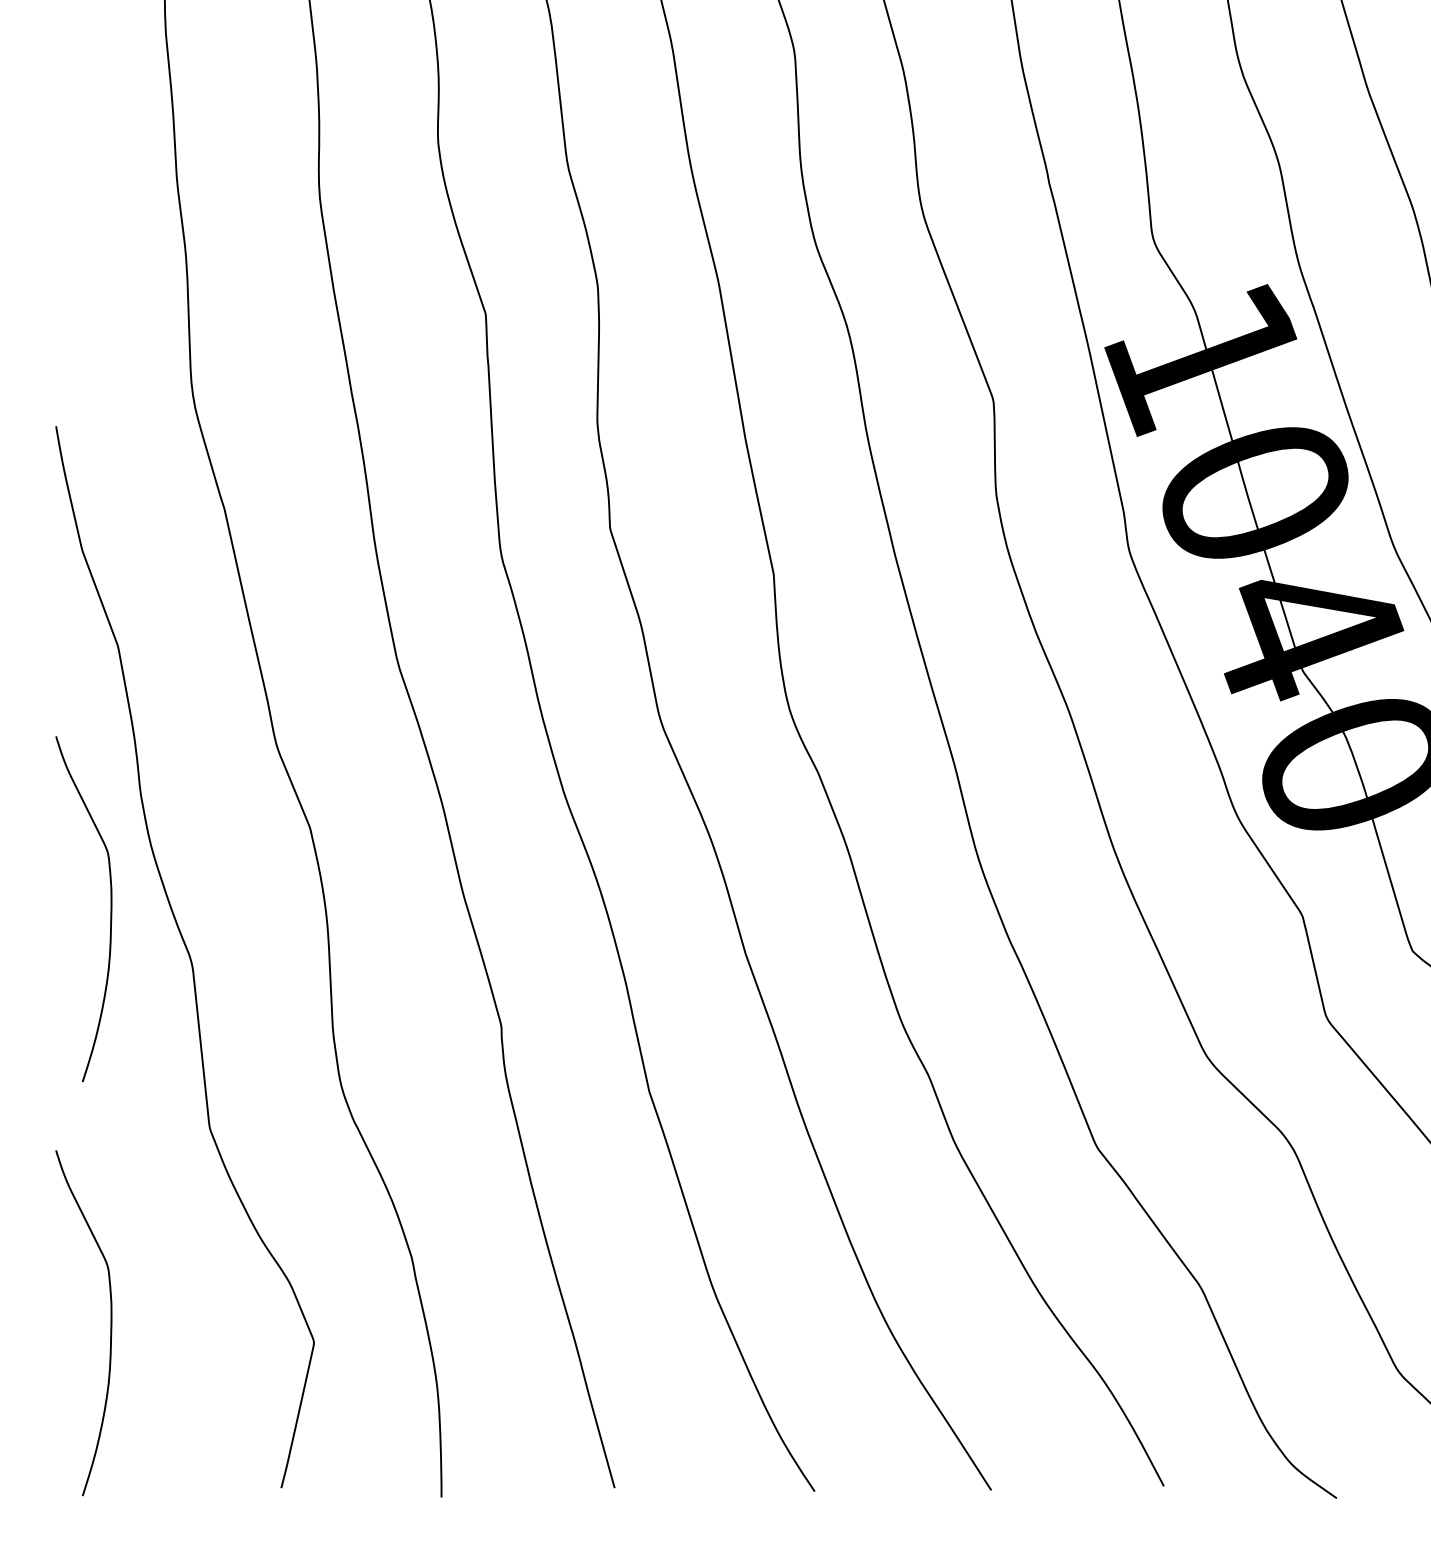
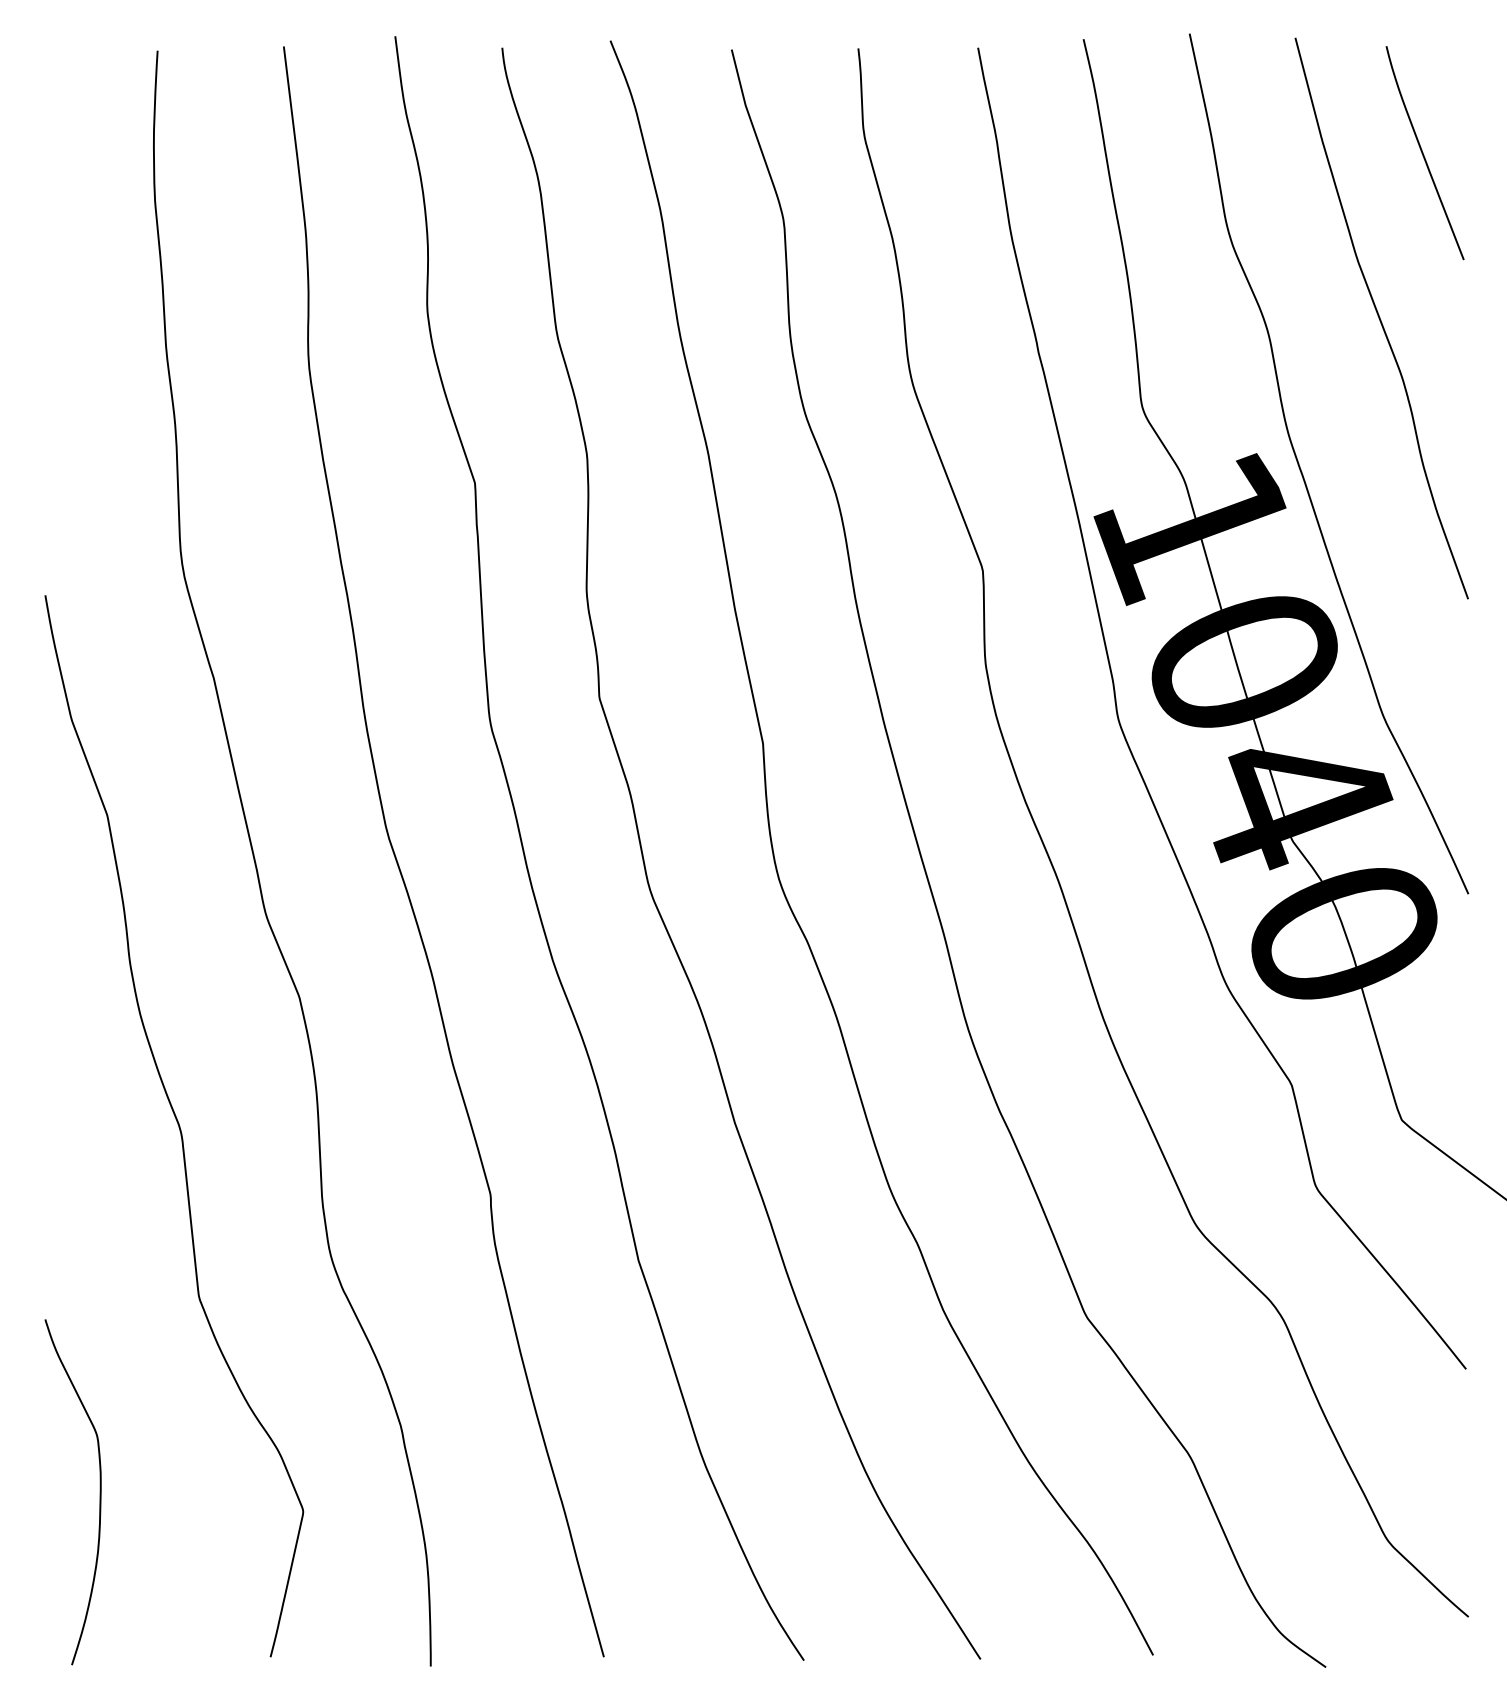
curve: (110, 909) -> (99, 1078), removed

